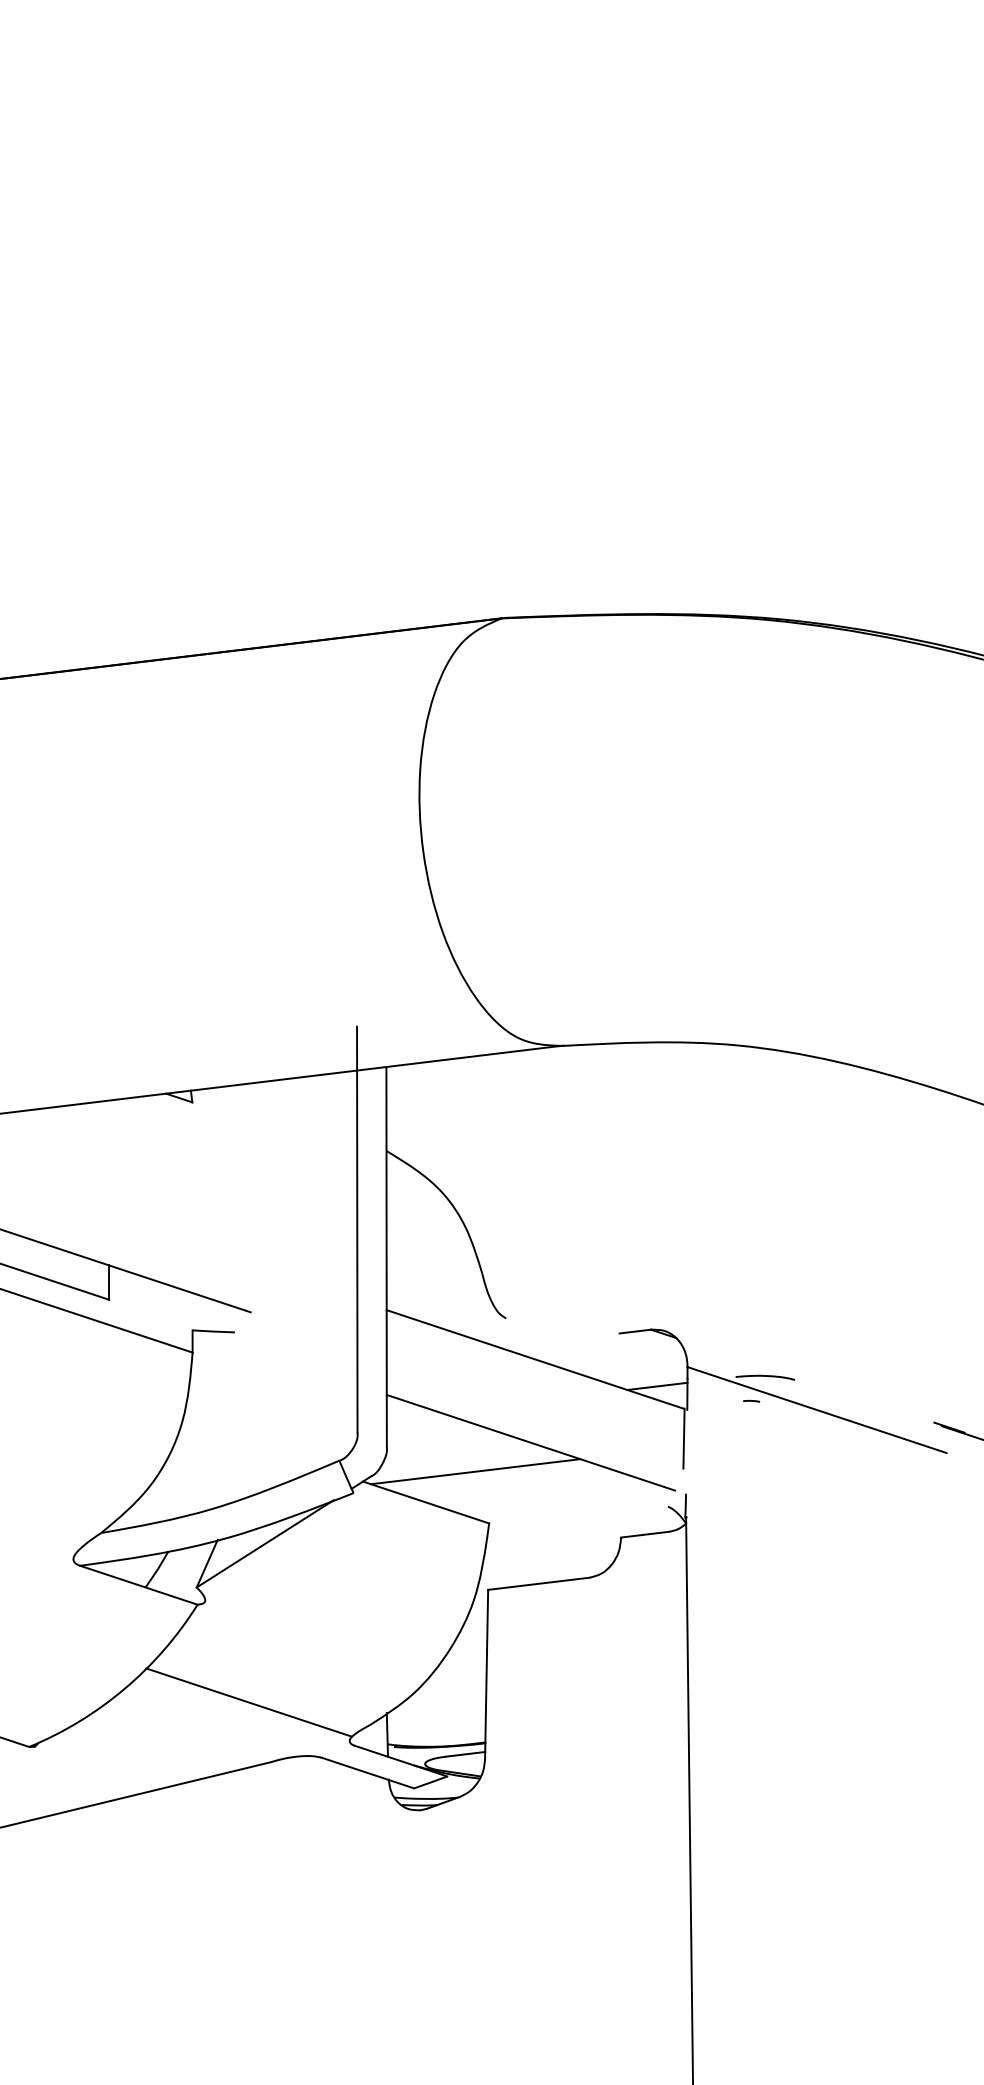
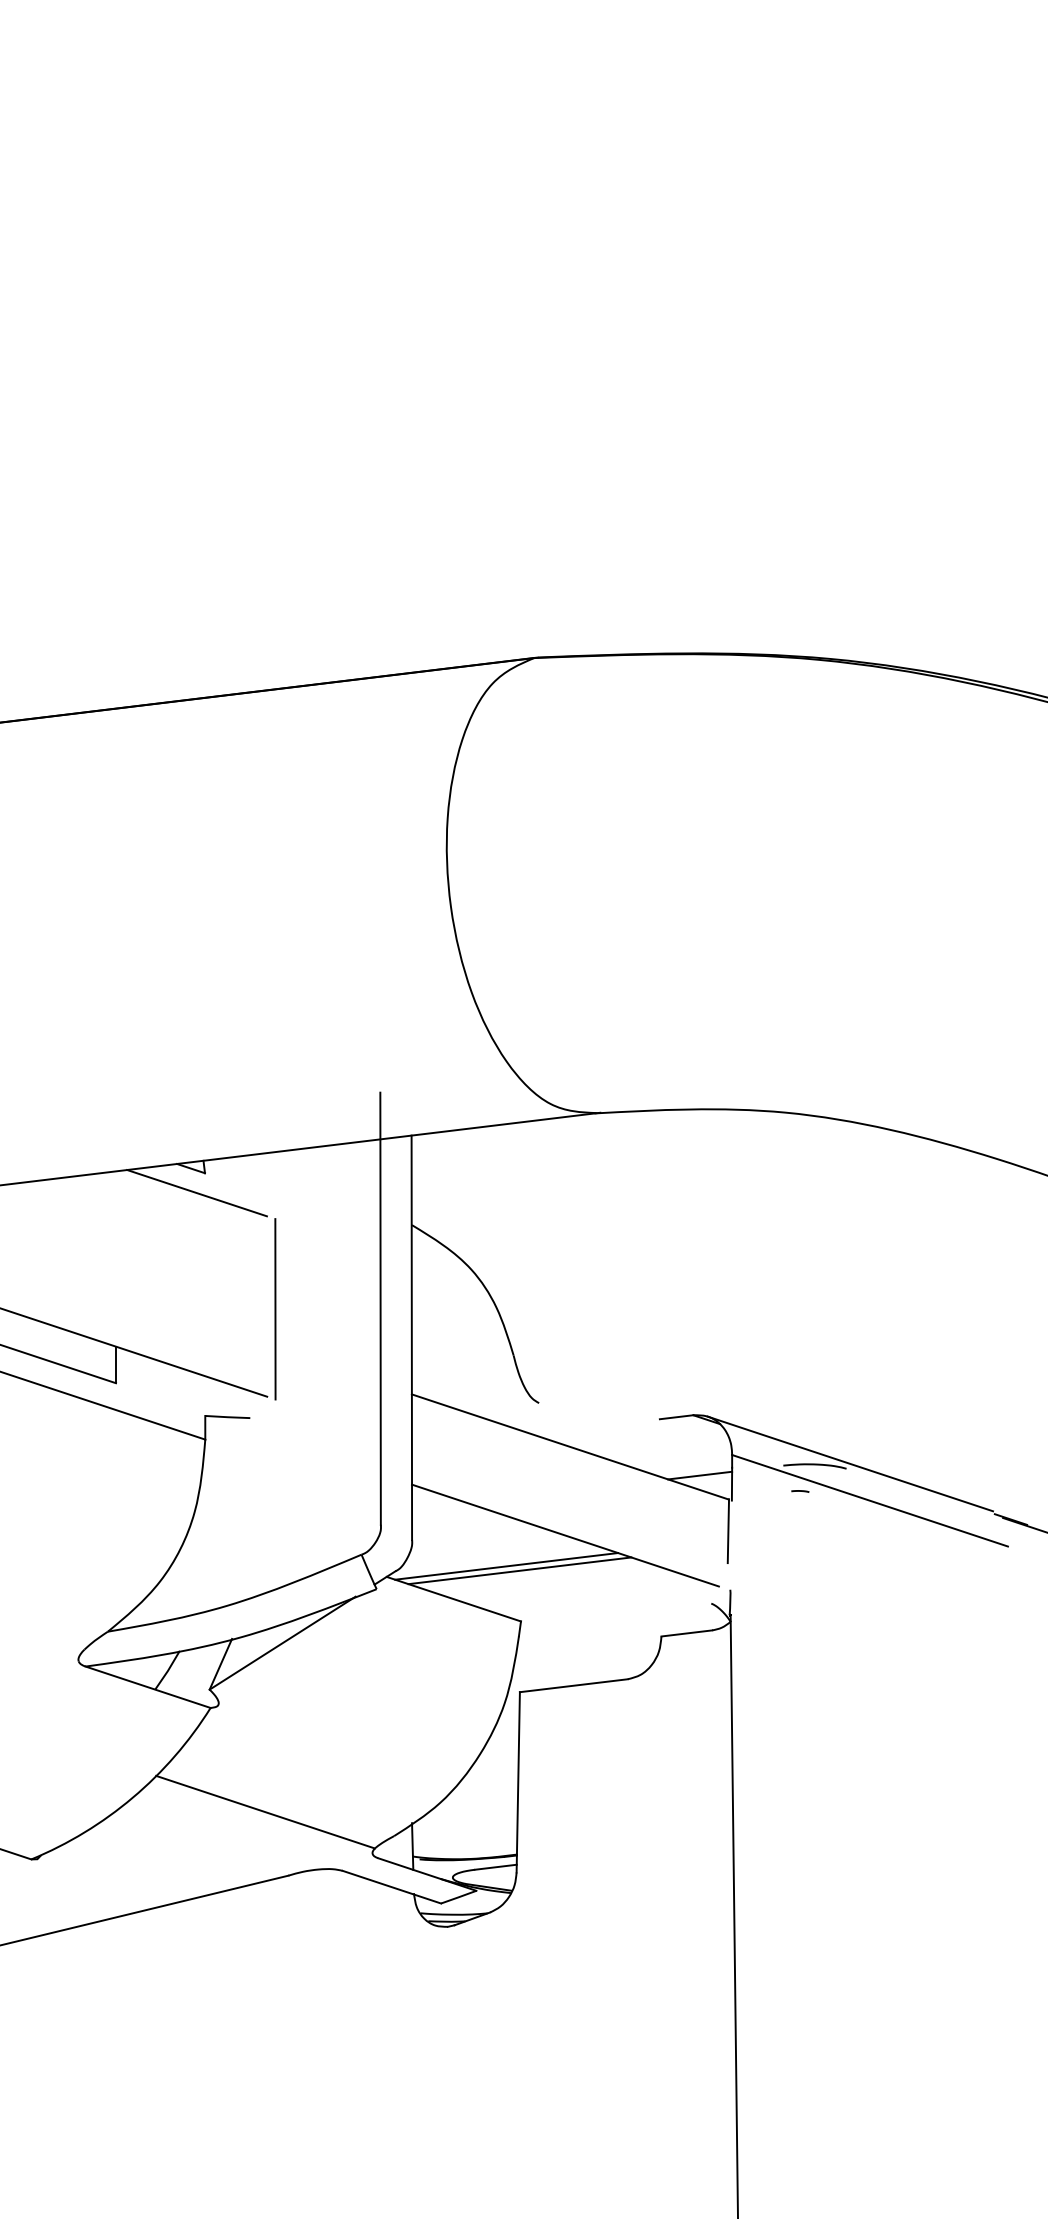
line: (184, 1121) -> (196, 1193), added
line: (258, 1230) -> (275, 1309), added
line: (798, 1375) -> (850, 1463), added
line: (487, 1475) -> (519, 1570), added

